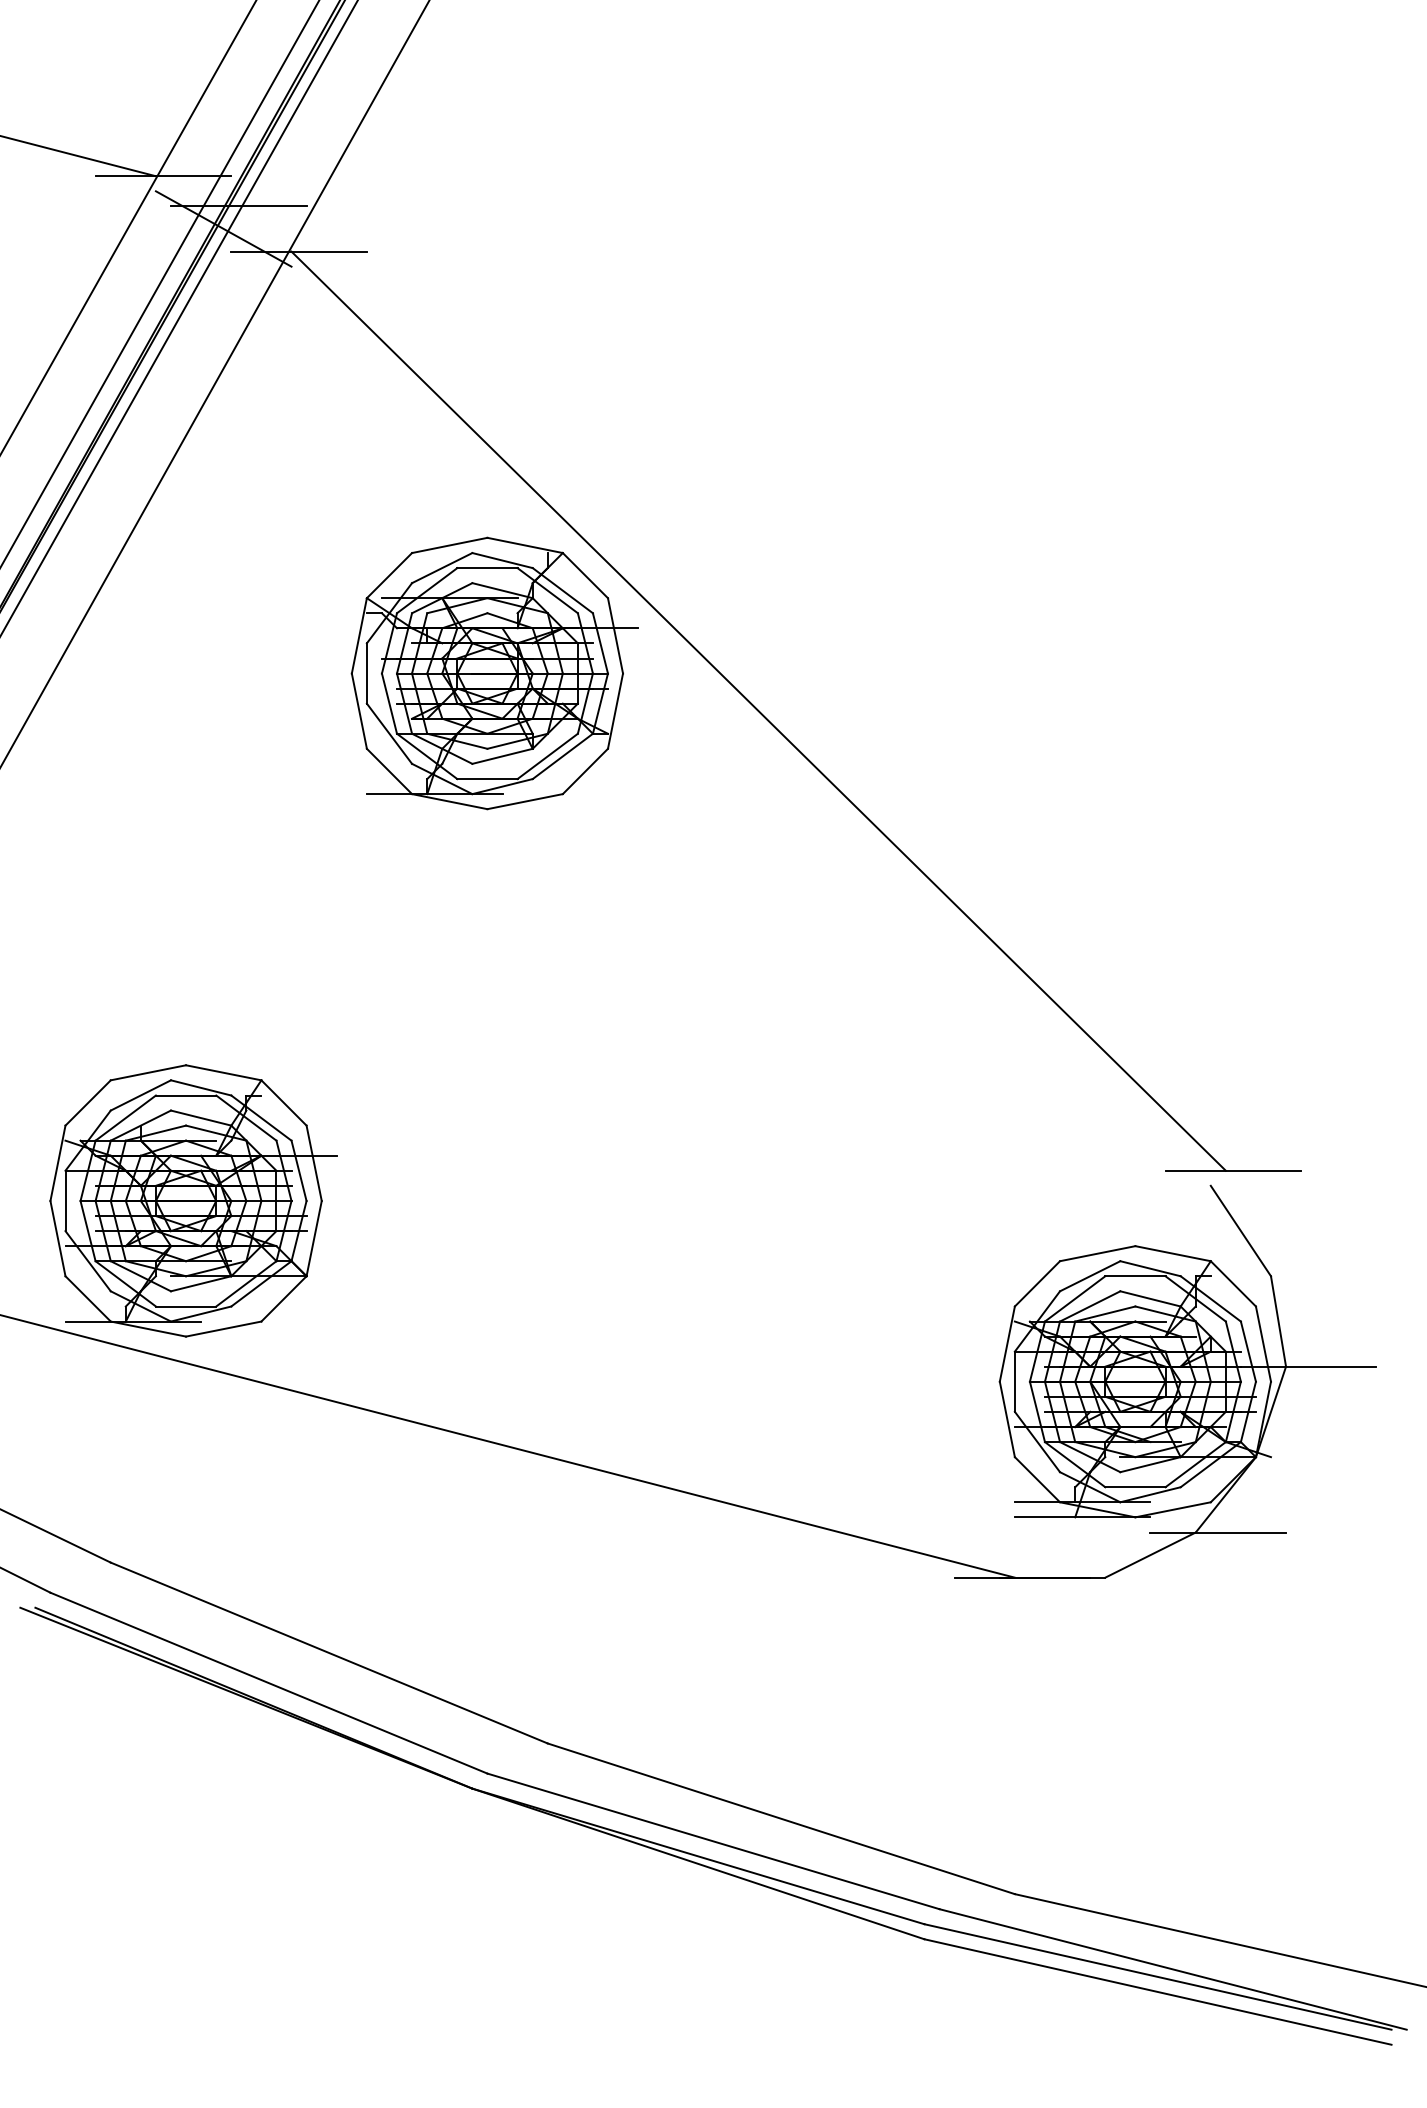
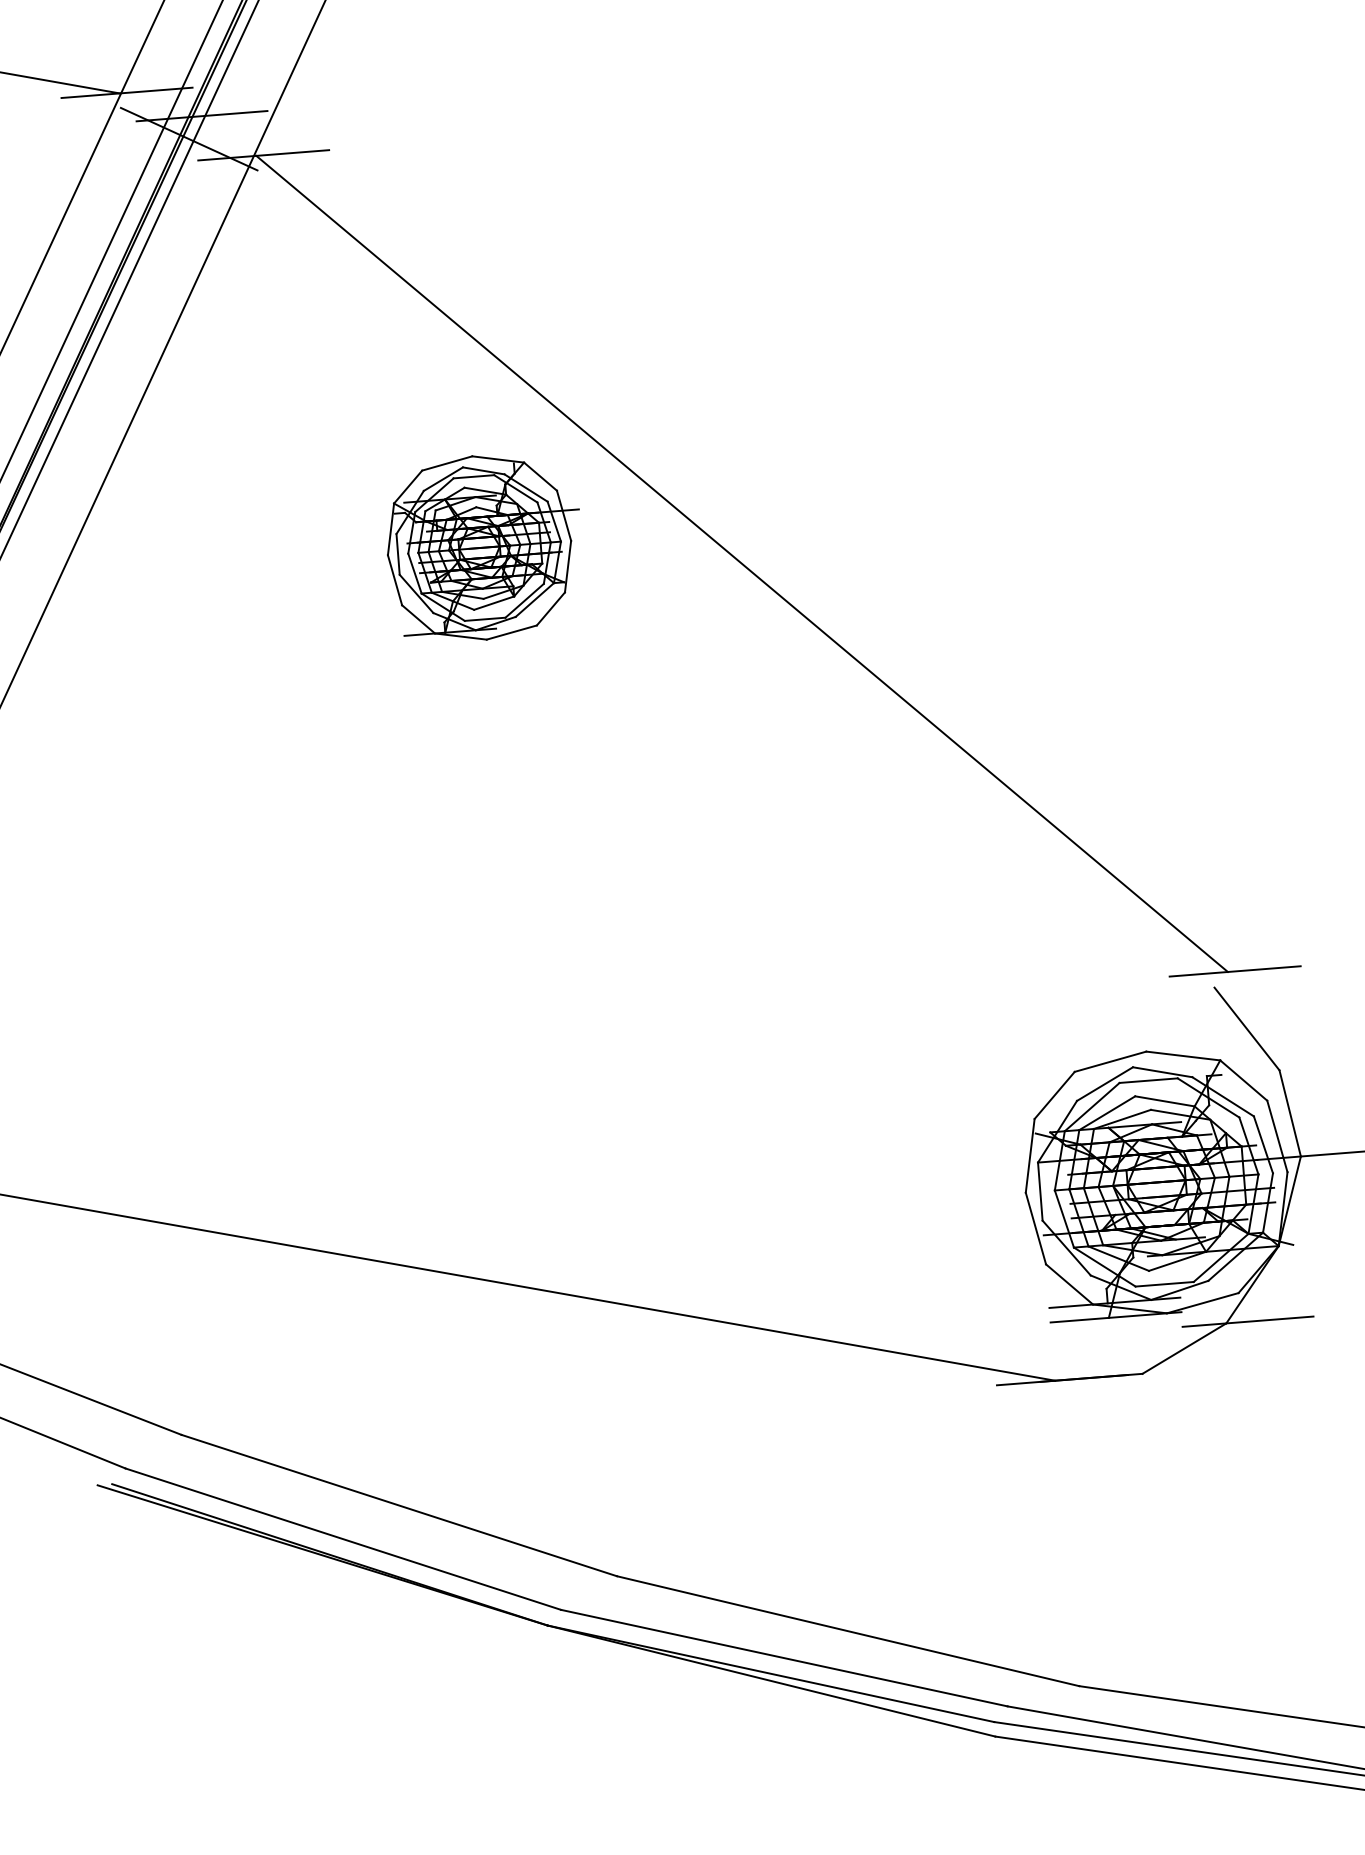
part: (494, 673) -> (484, 547), size x0.7
part: (193, 1200) -> (233, 1079), removed

